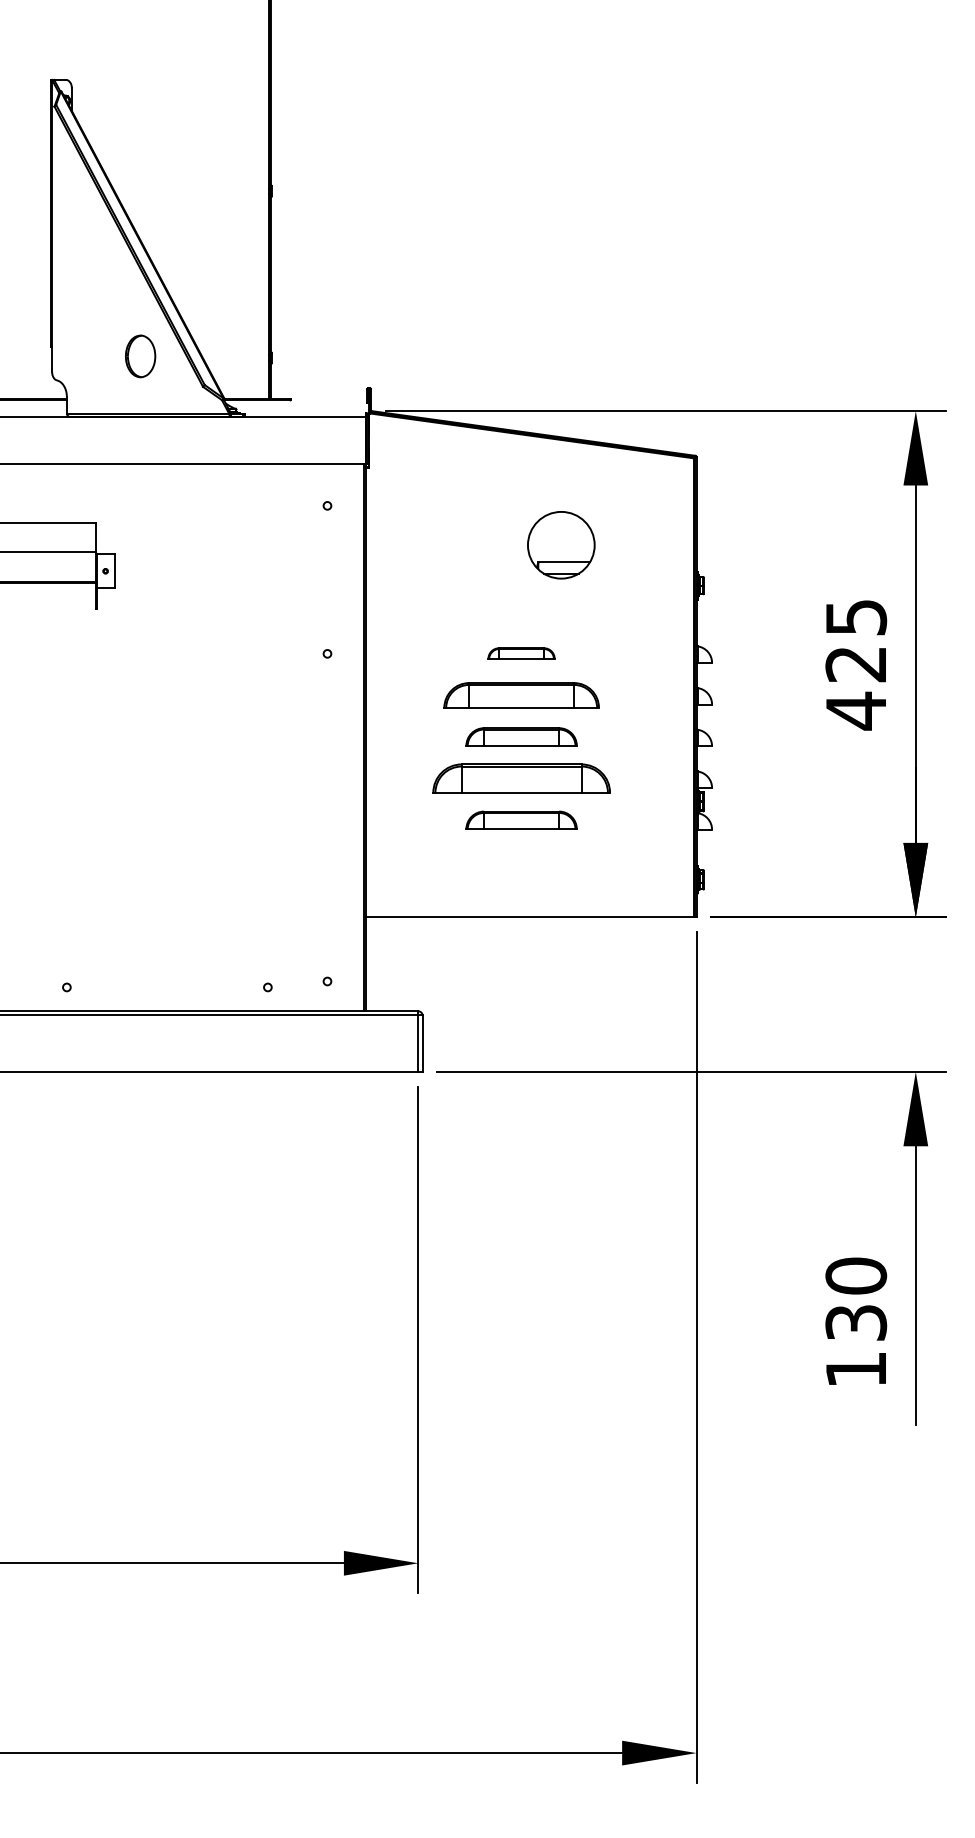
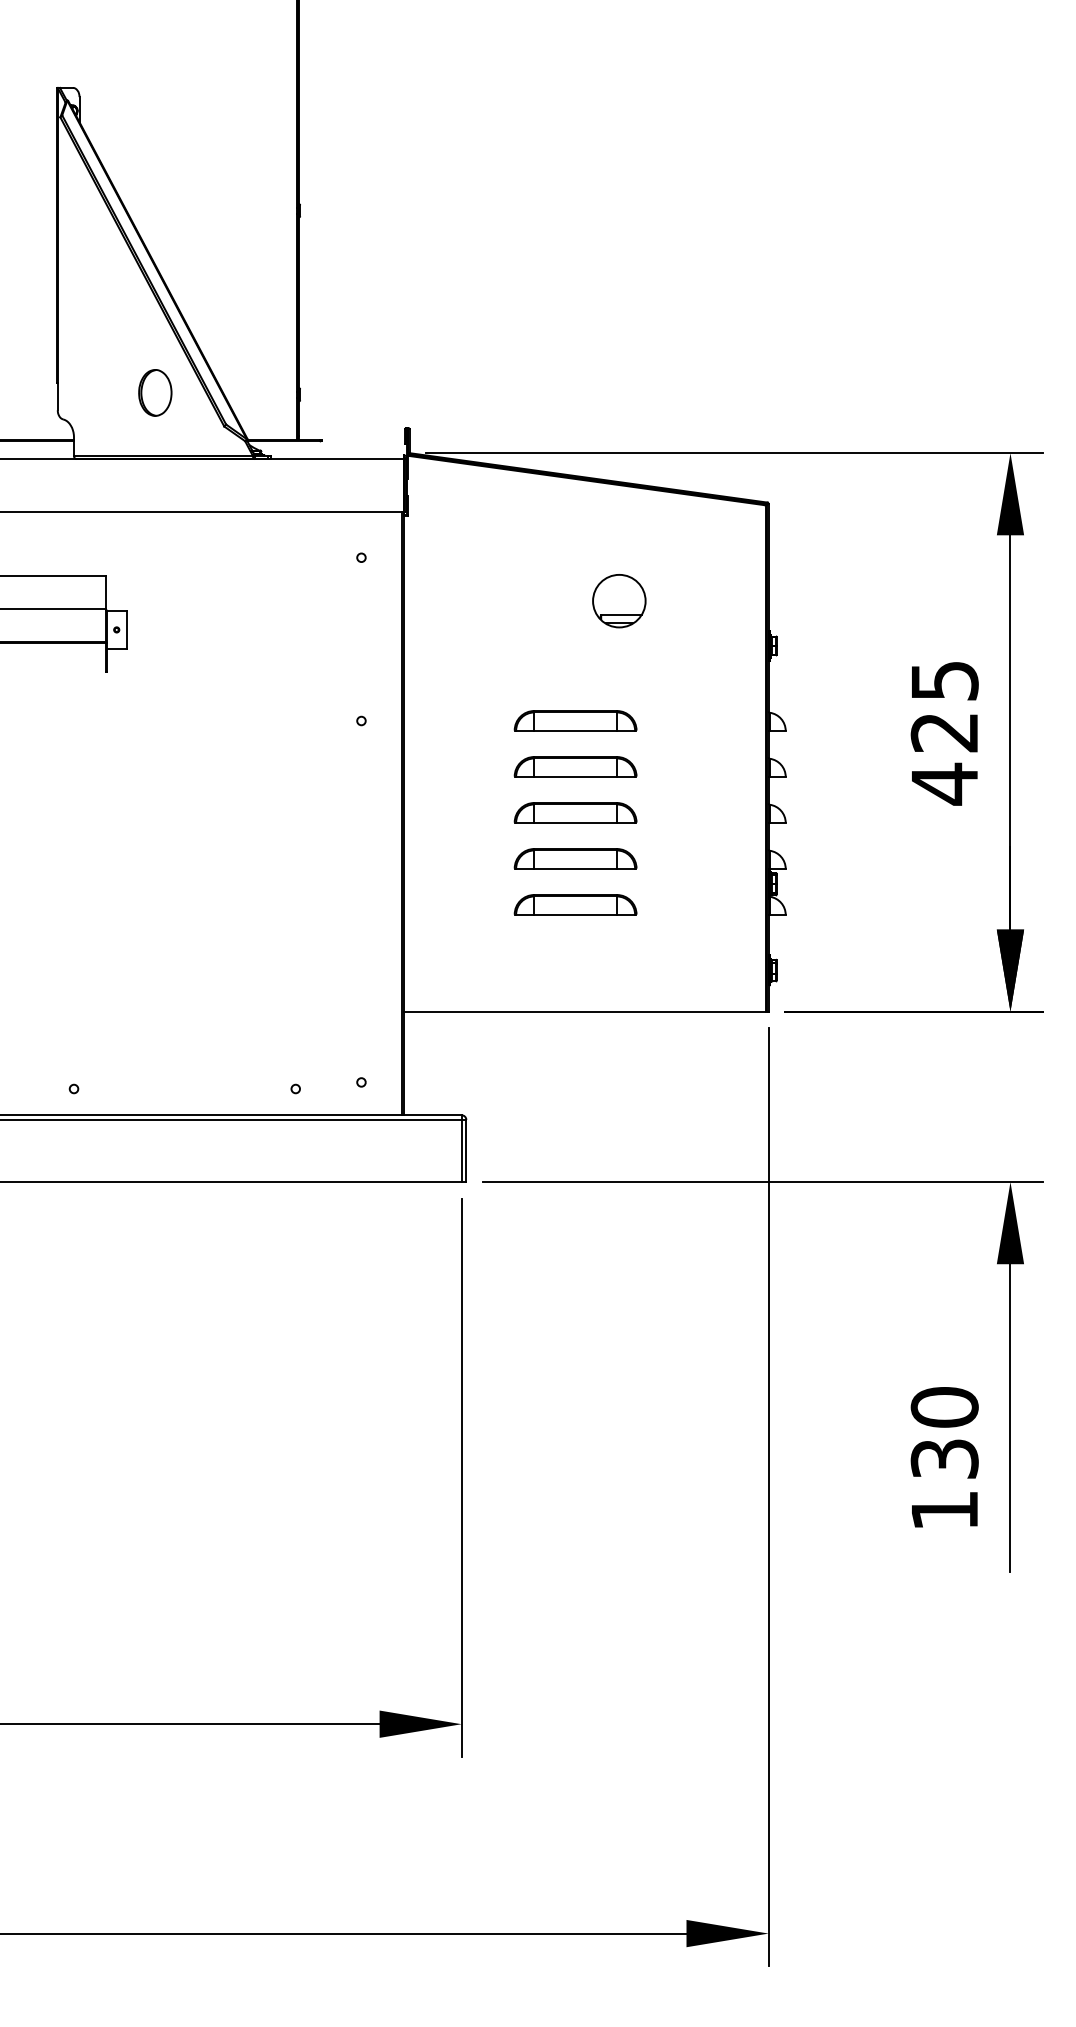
part: (560, 544) -> (618, 600), size x0.71
part: (521, 653) -> (575, 720), size x1.67
part: (521, 694) -> (575, 765), size x0.71
part: (521, 778) -> (575, 858), size x0.62

